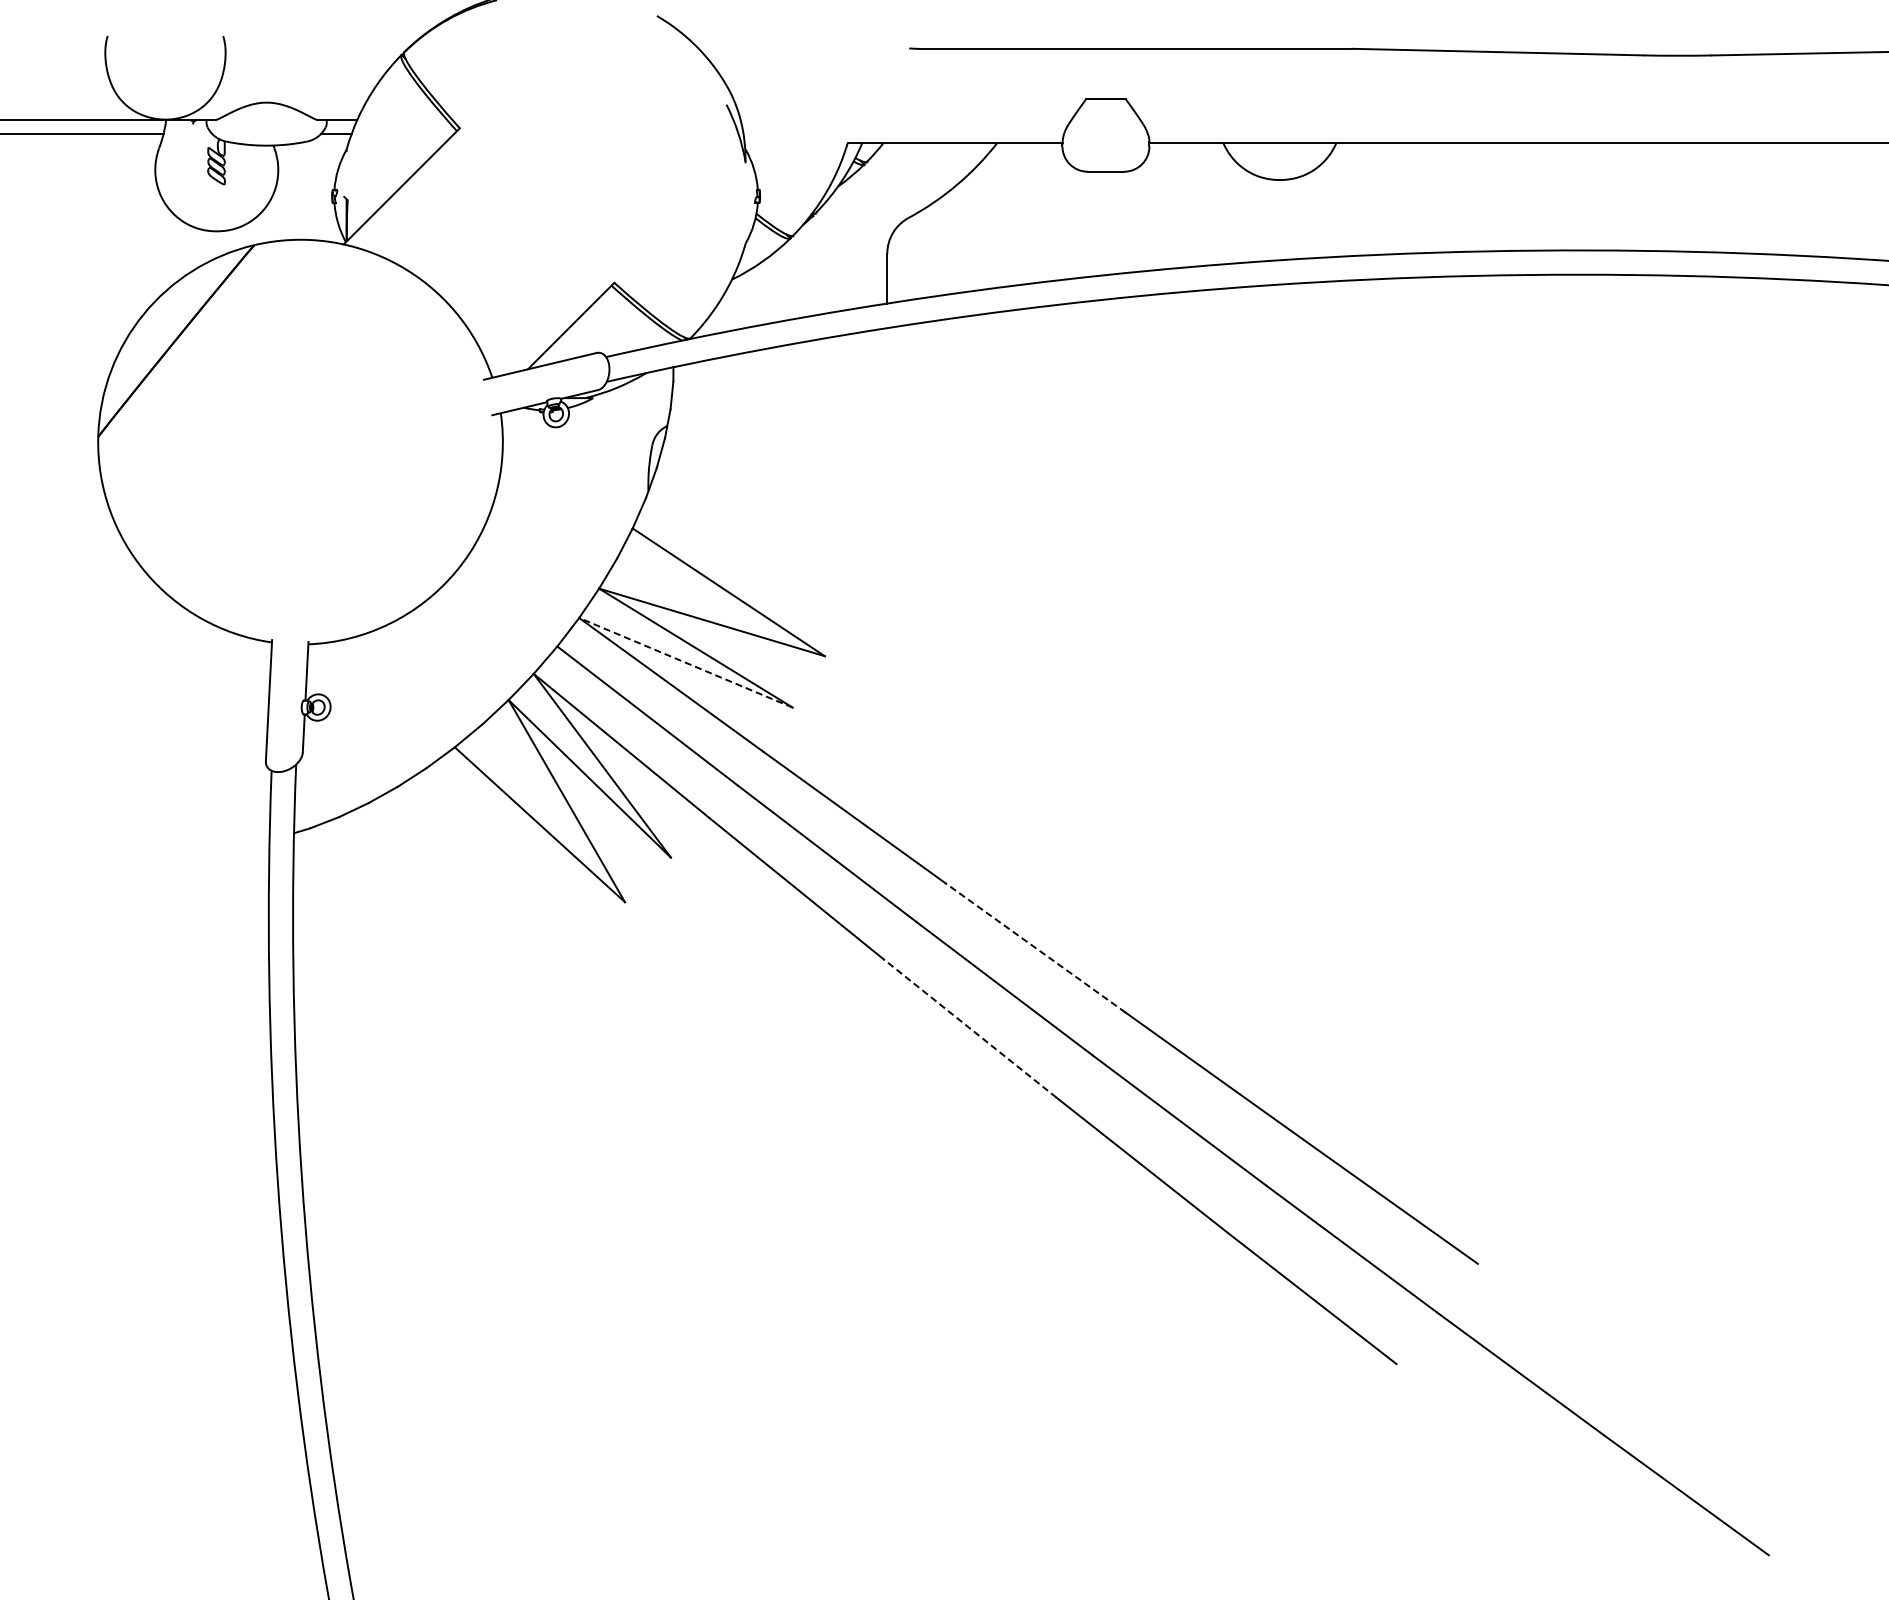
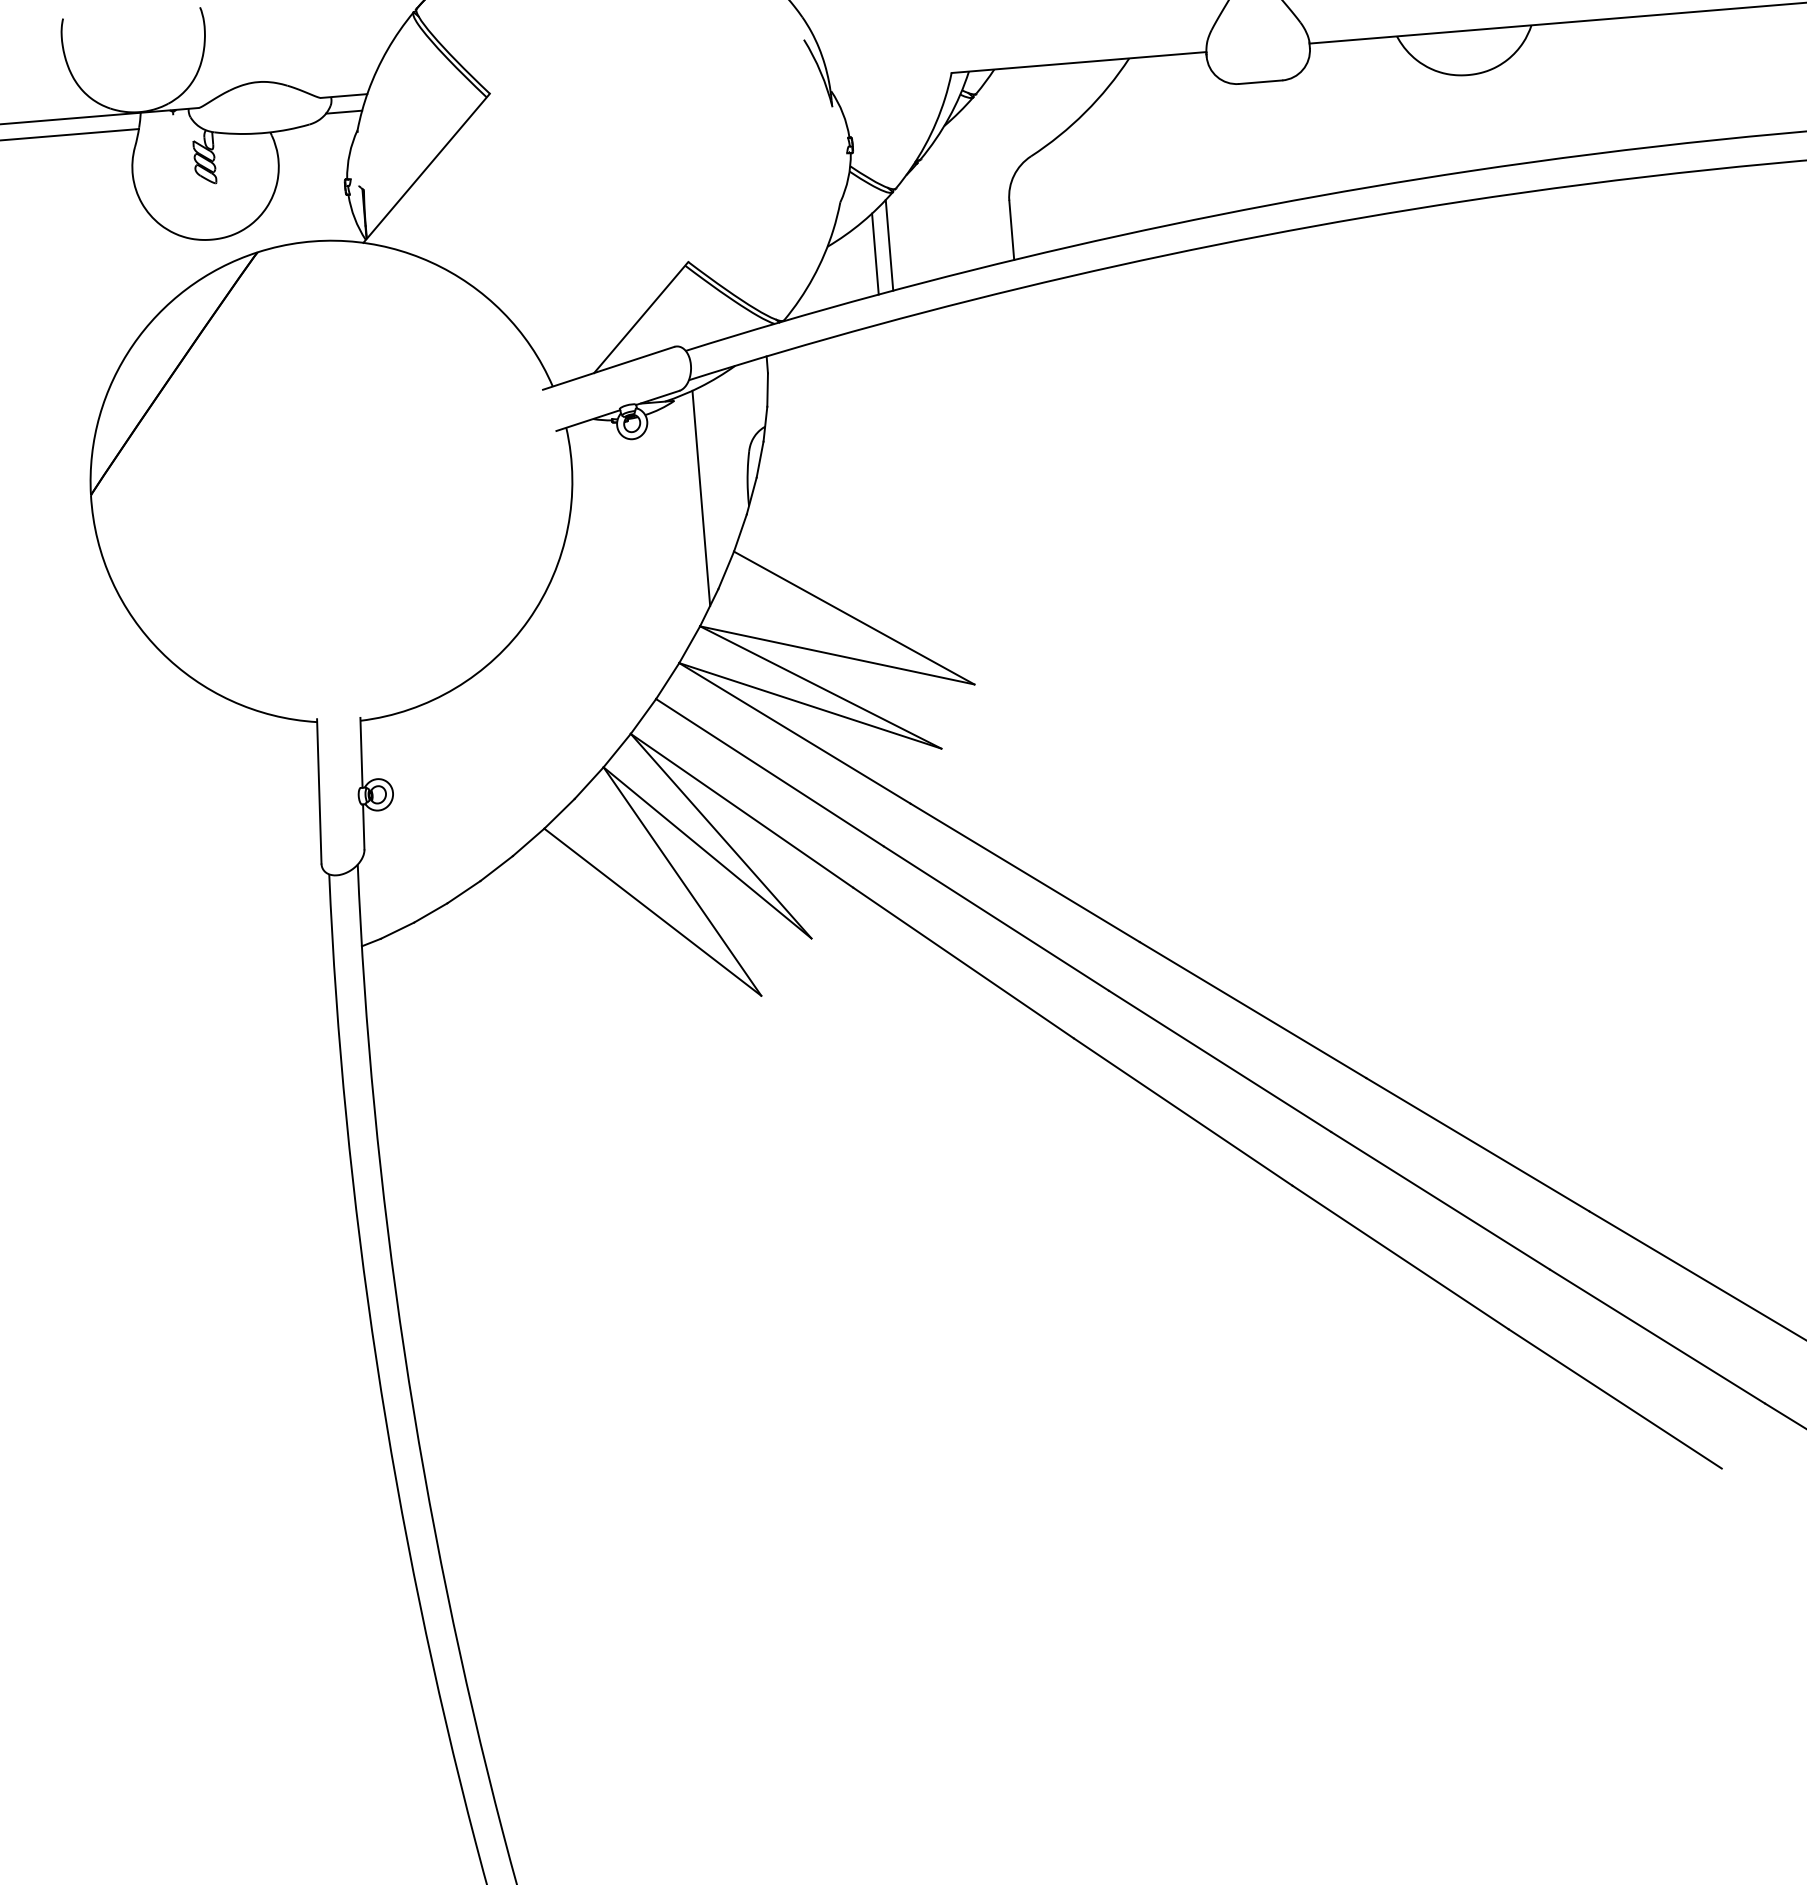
line: (783, 282) -> (888, 245), added
line: (771, 288) -> (875, 253), added
line: (608, 481) -> (700, 498), added
line: (686, 662) -> (810, 705), dashed -> solid
line: (1035, 947) -> (1252, 1009), dashed -> solid
line: (970, 1028) -> (1183, 1111), dashed -> solid

